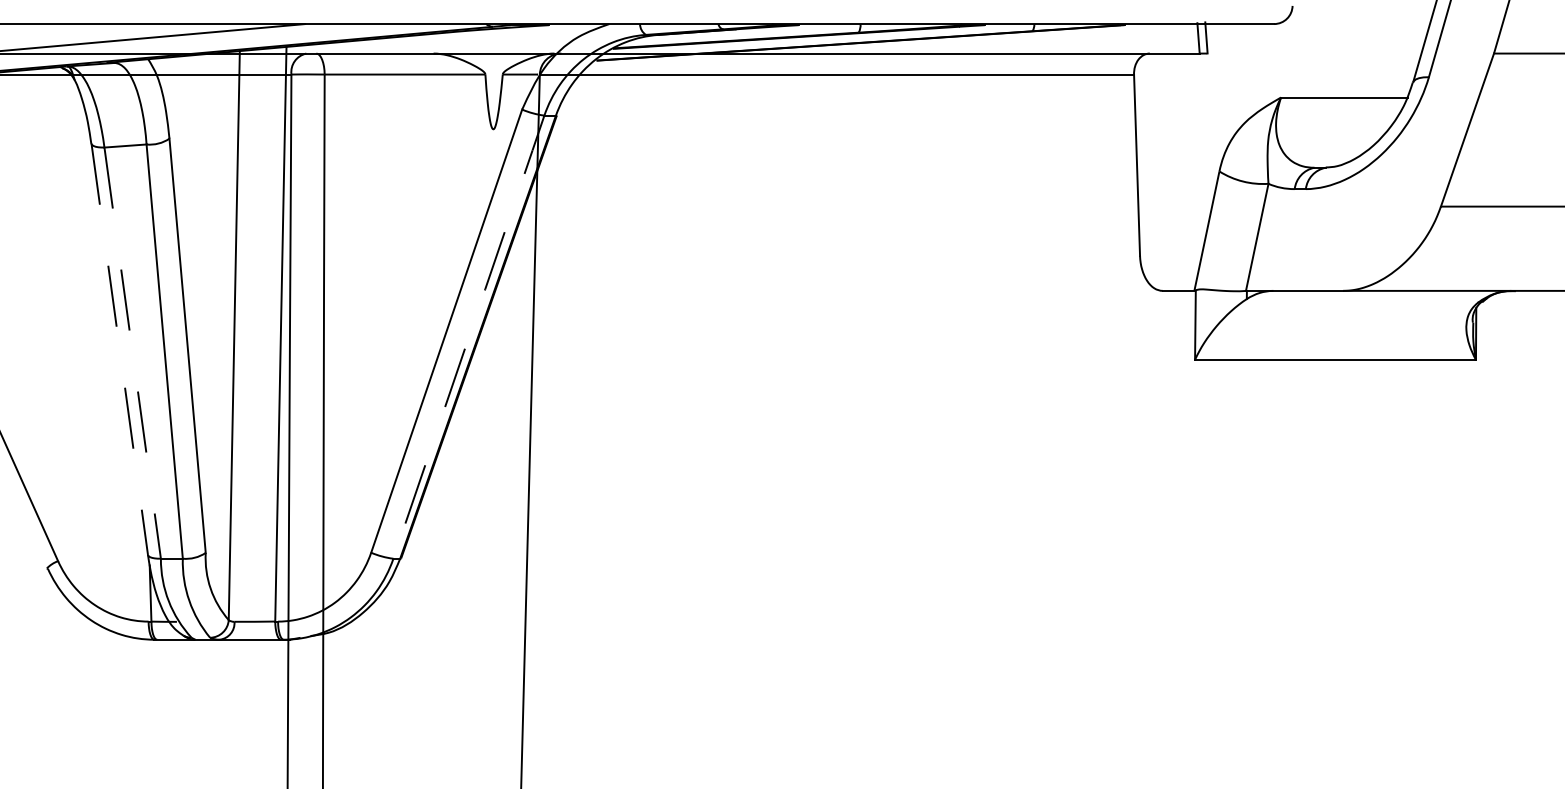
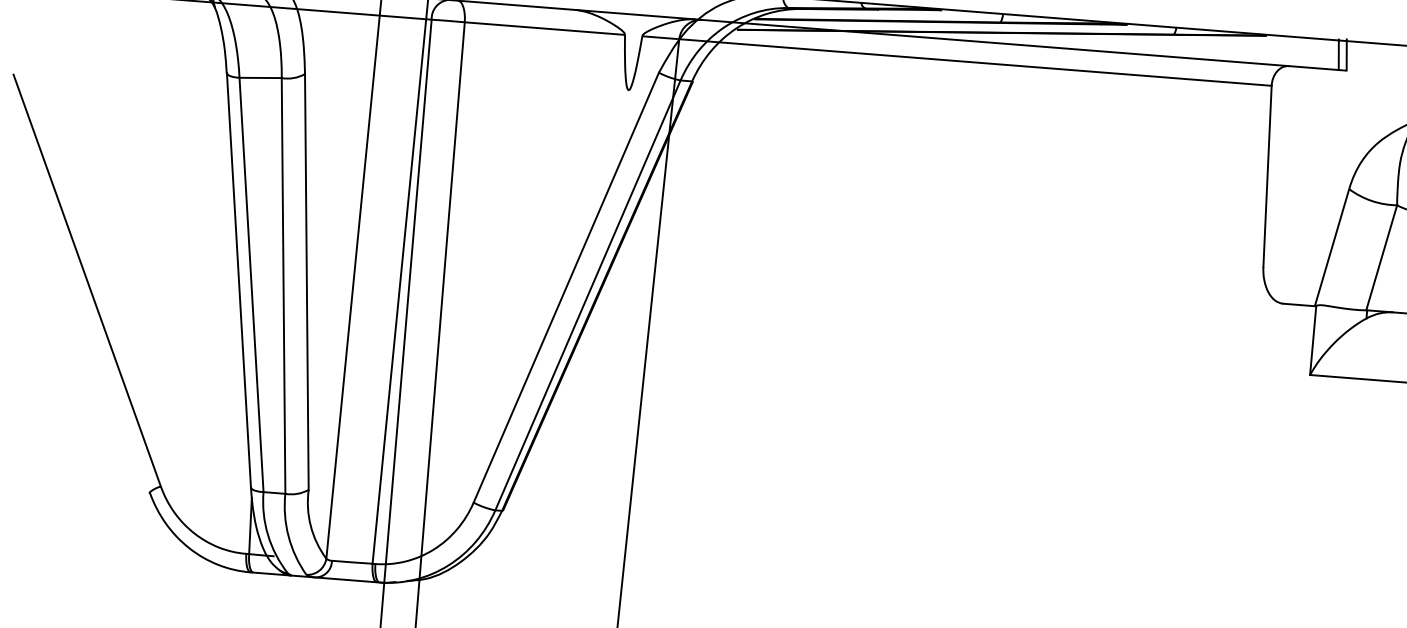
line: (469, 336) -> (588, 294), dashed -> solid
line: (119, 349) -> (238, 280), dashed -> solid
line: (132, 353) -> (251, 285), dashed -> solid

